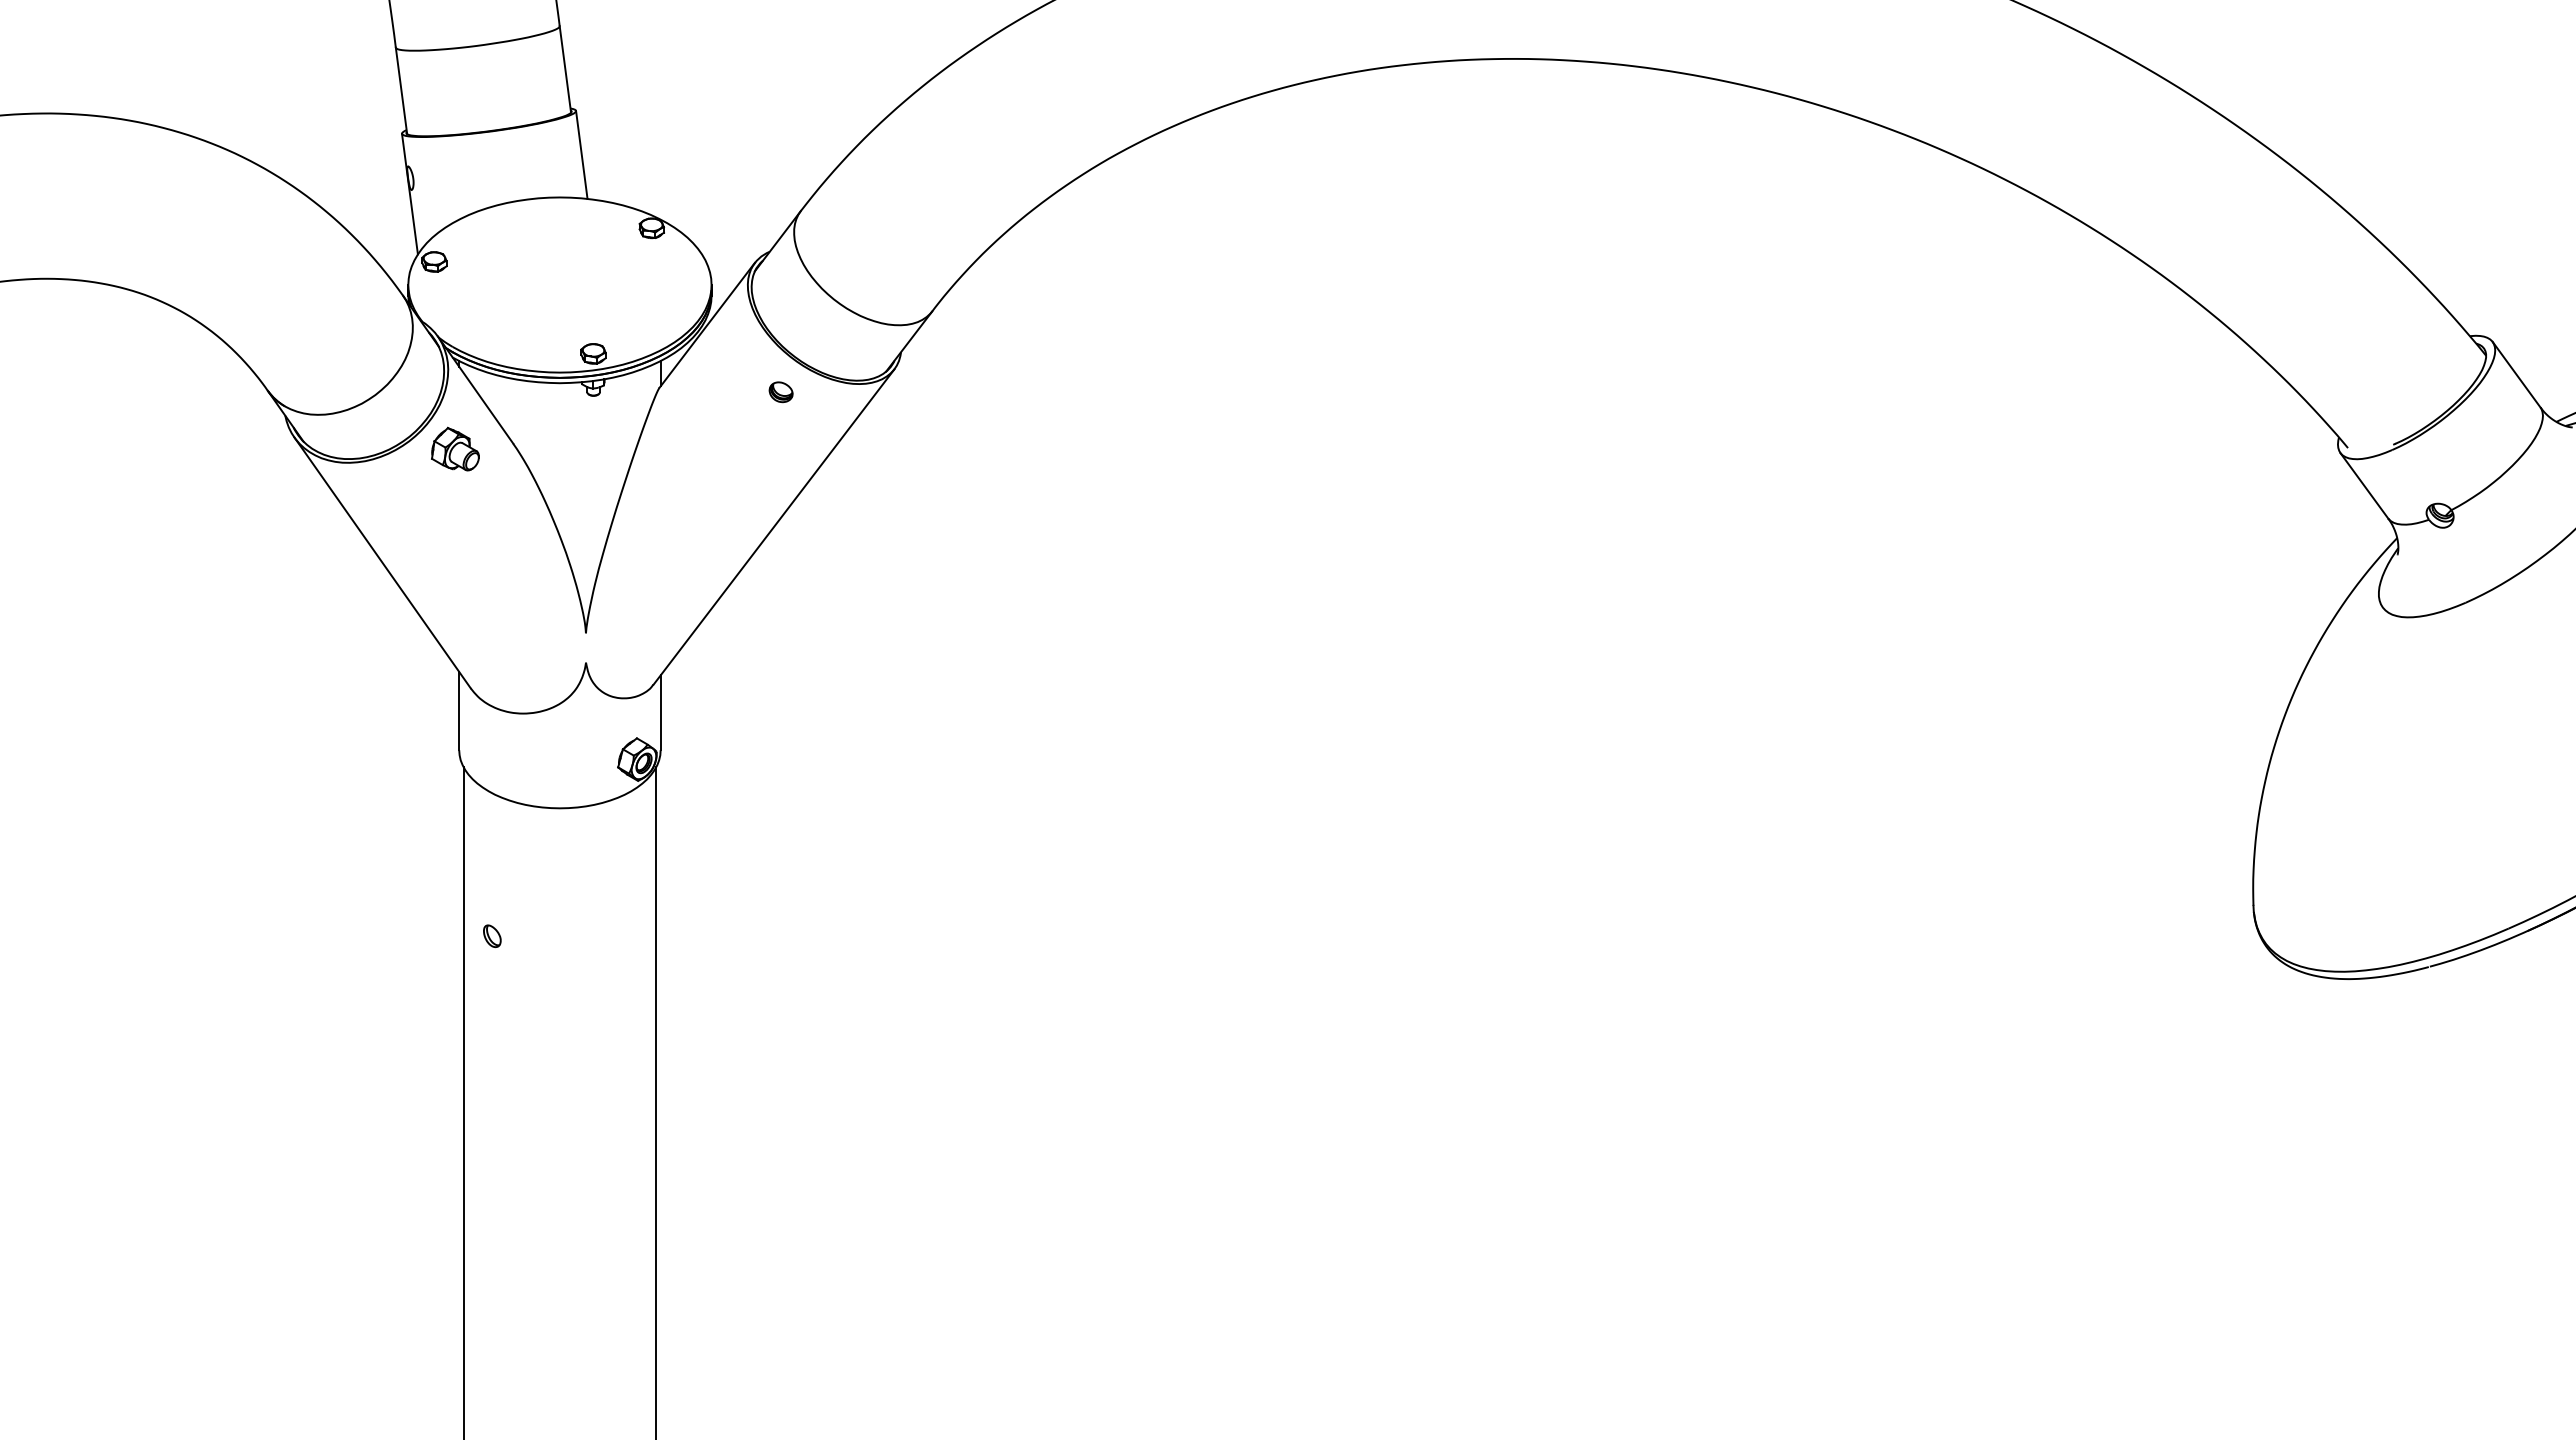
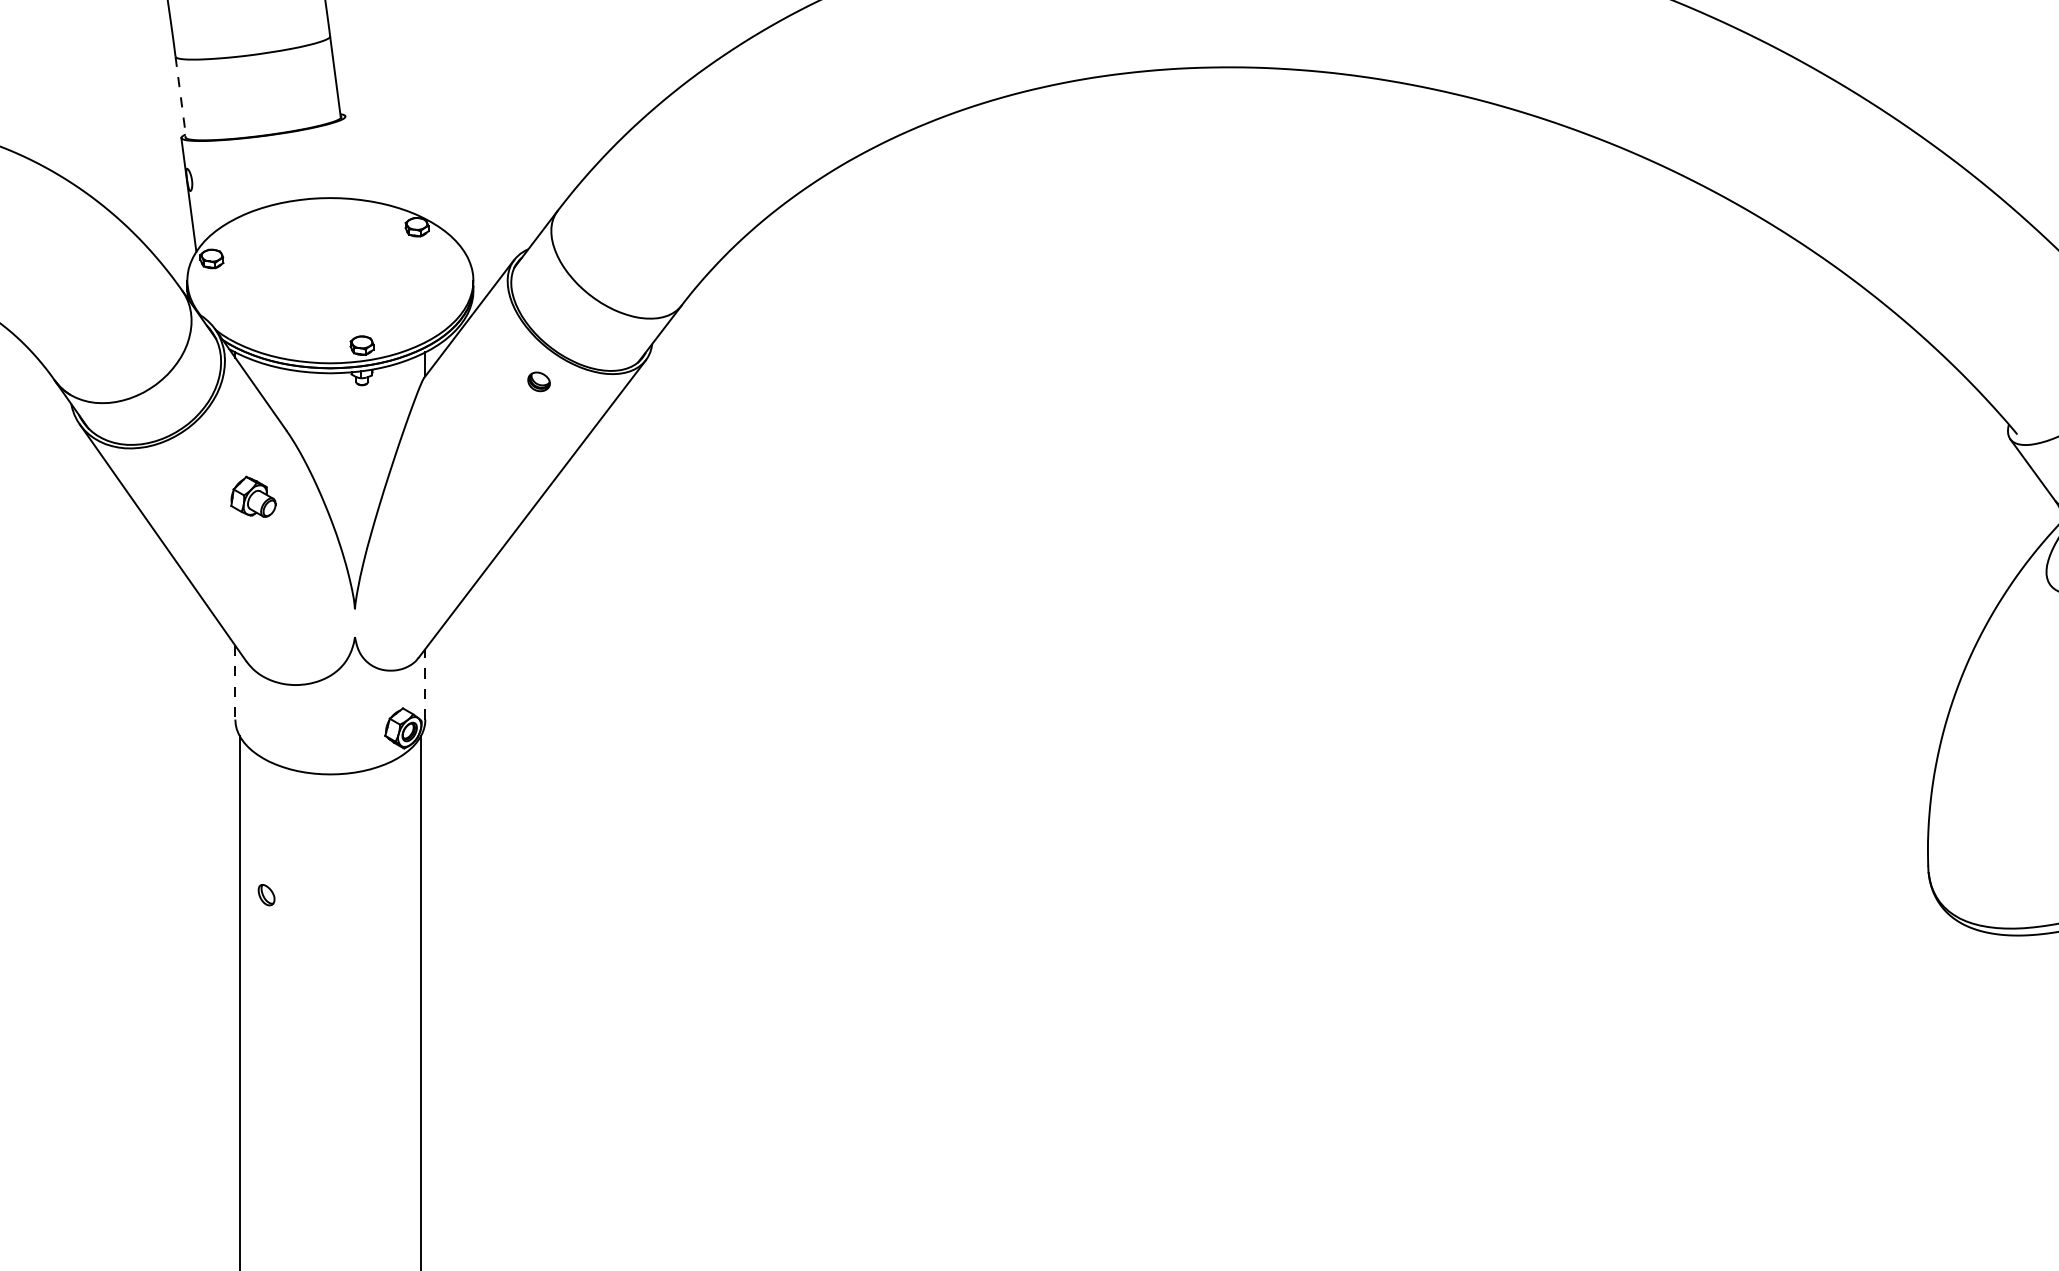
line: (401, 91) -> (180, 98), solid -> dashed
line: (581, 154) -> (350, 157), removed
part: (455, 448) -> (253, 496), moved
line: (459, 711) -> (235, 683), solid -> dashed
line: (660, 712) -> (425, 684), solid -> dashed

